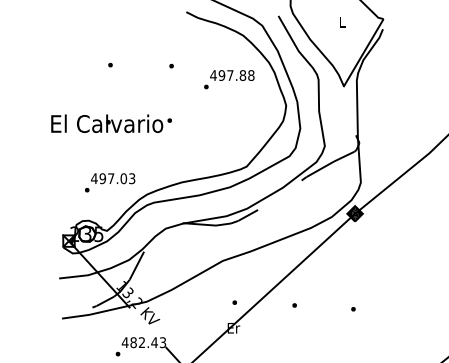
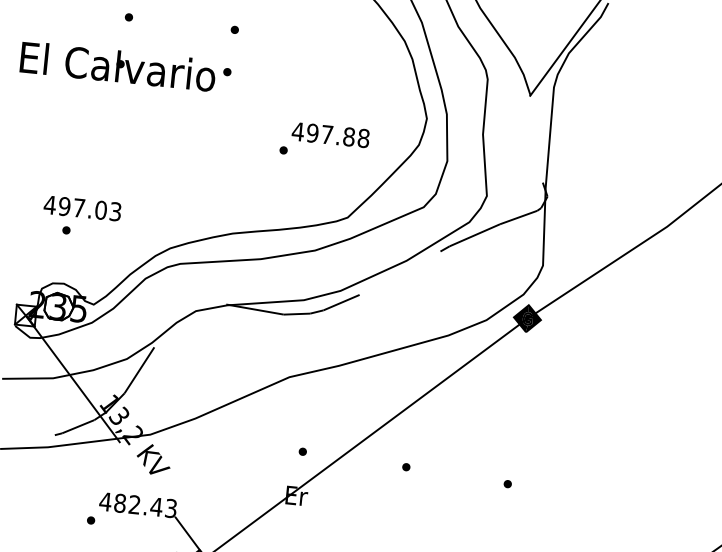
text: (229, 79) -> (325, 141), moved
text: (111, 123) -> (125, 66), moved
text: (113, 178) -> (83, 208), moved

